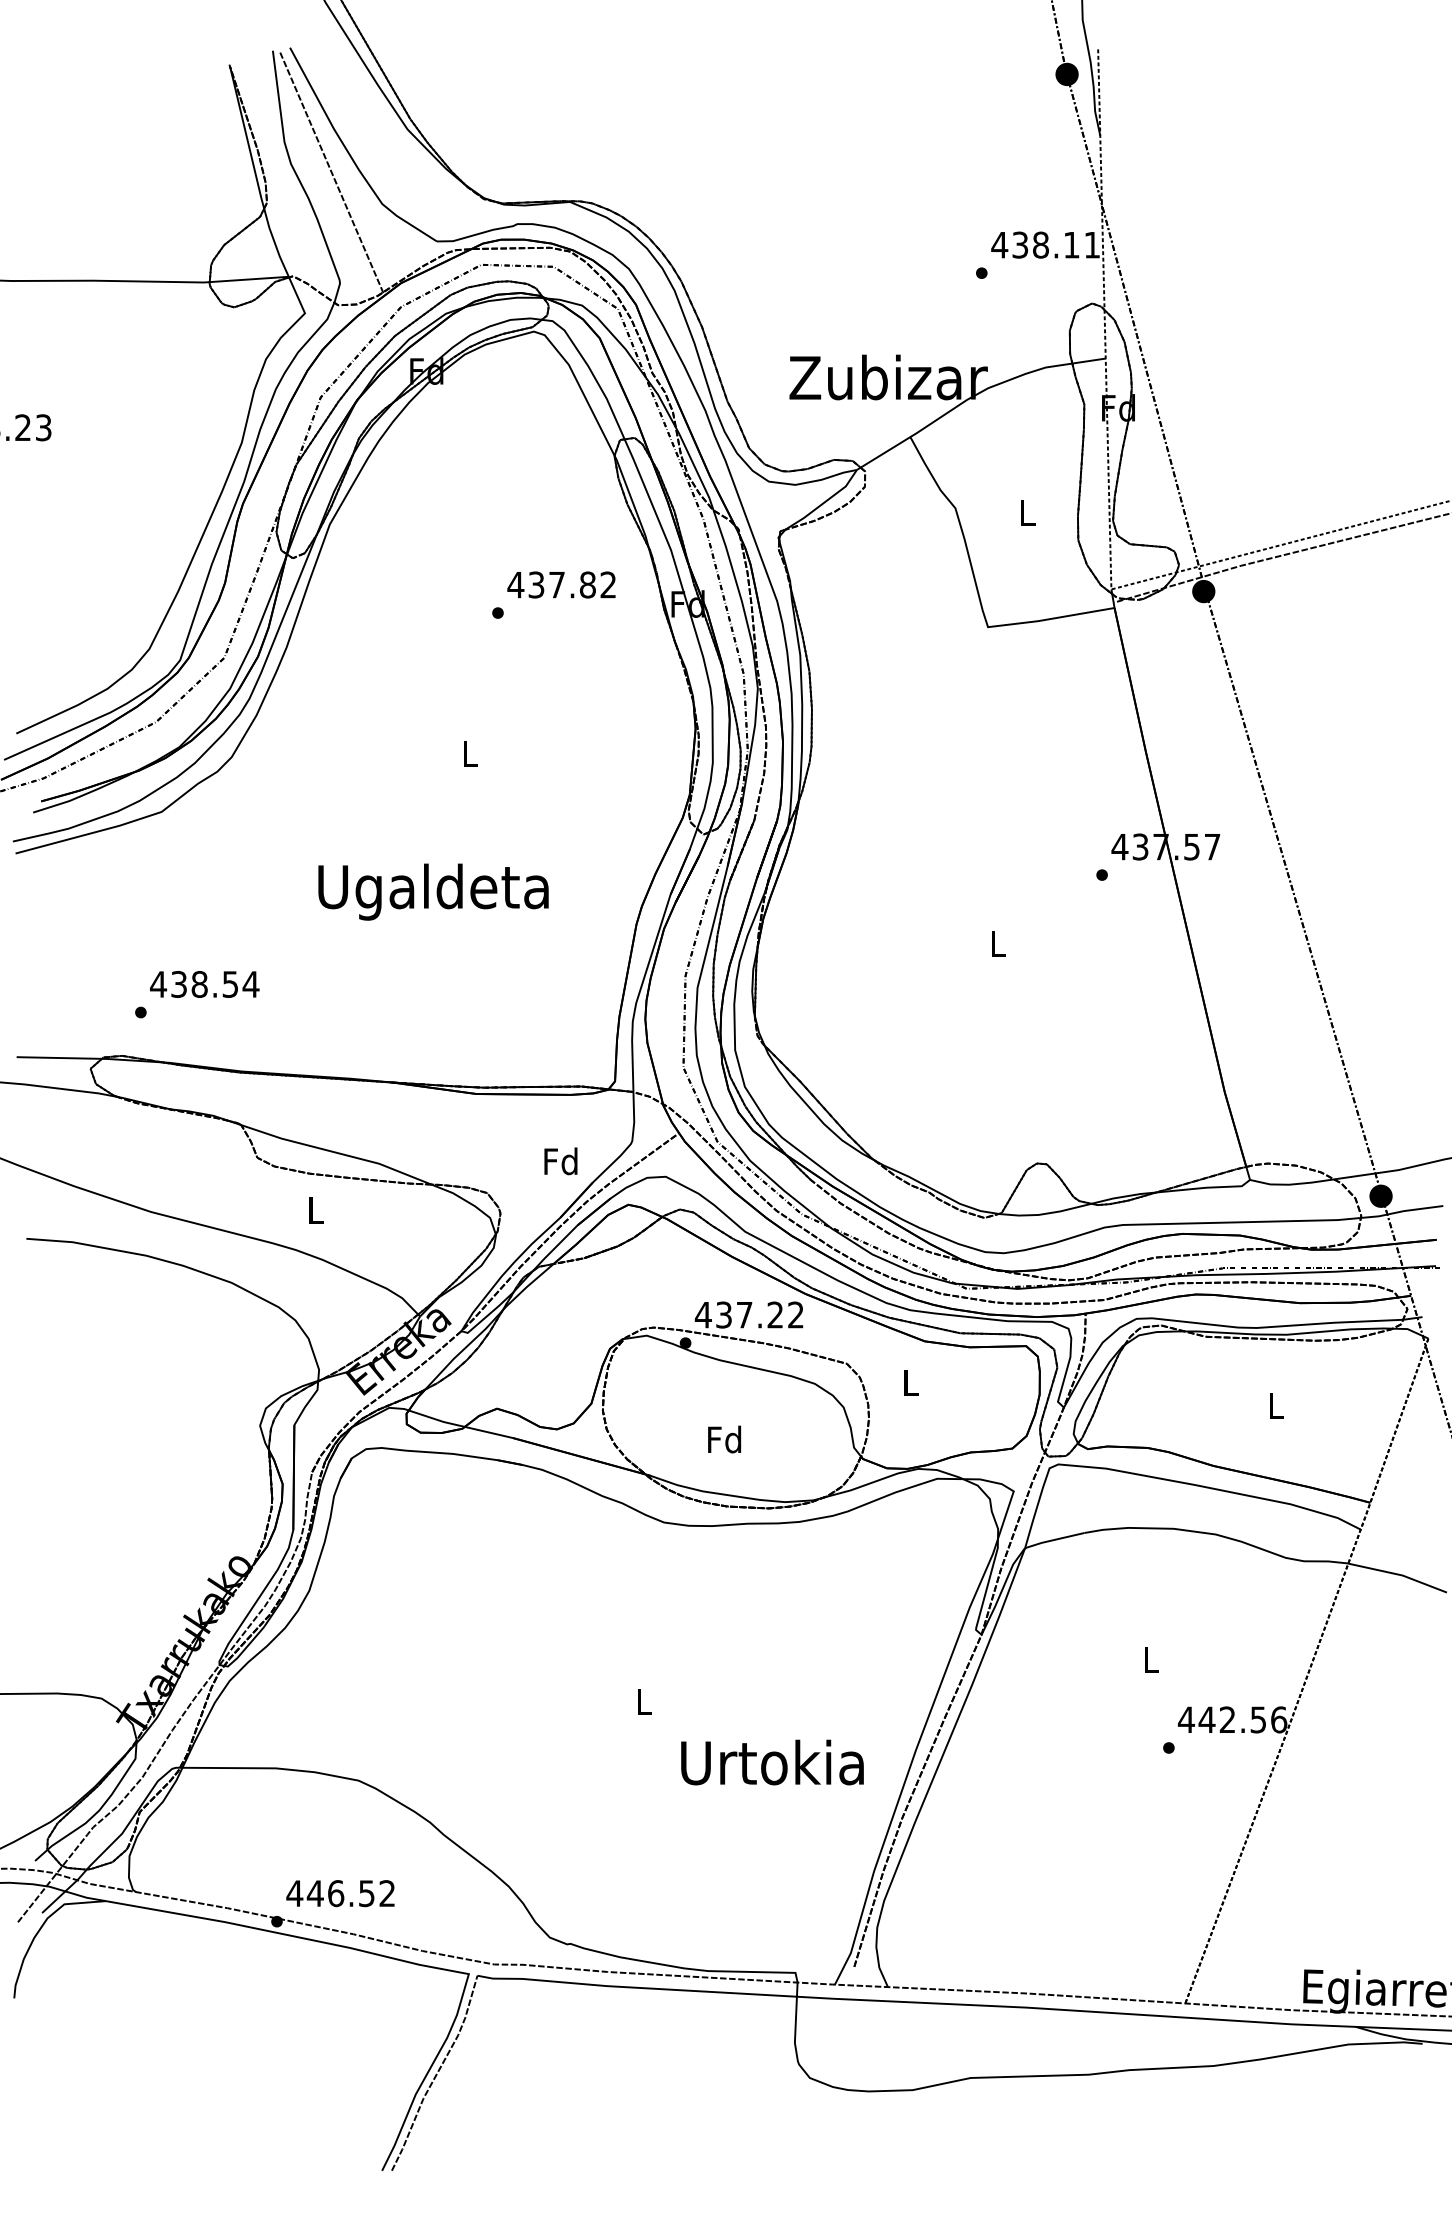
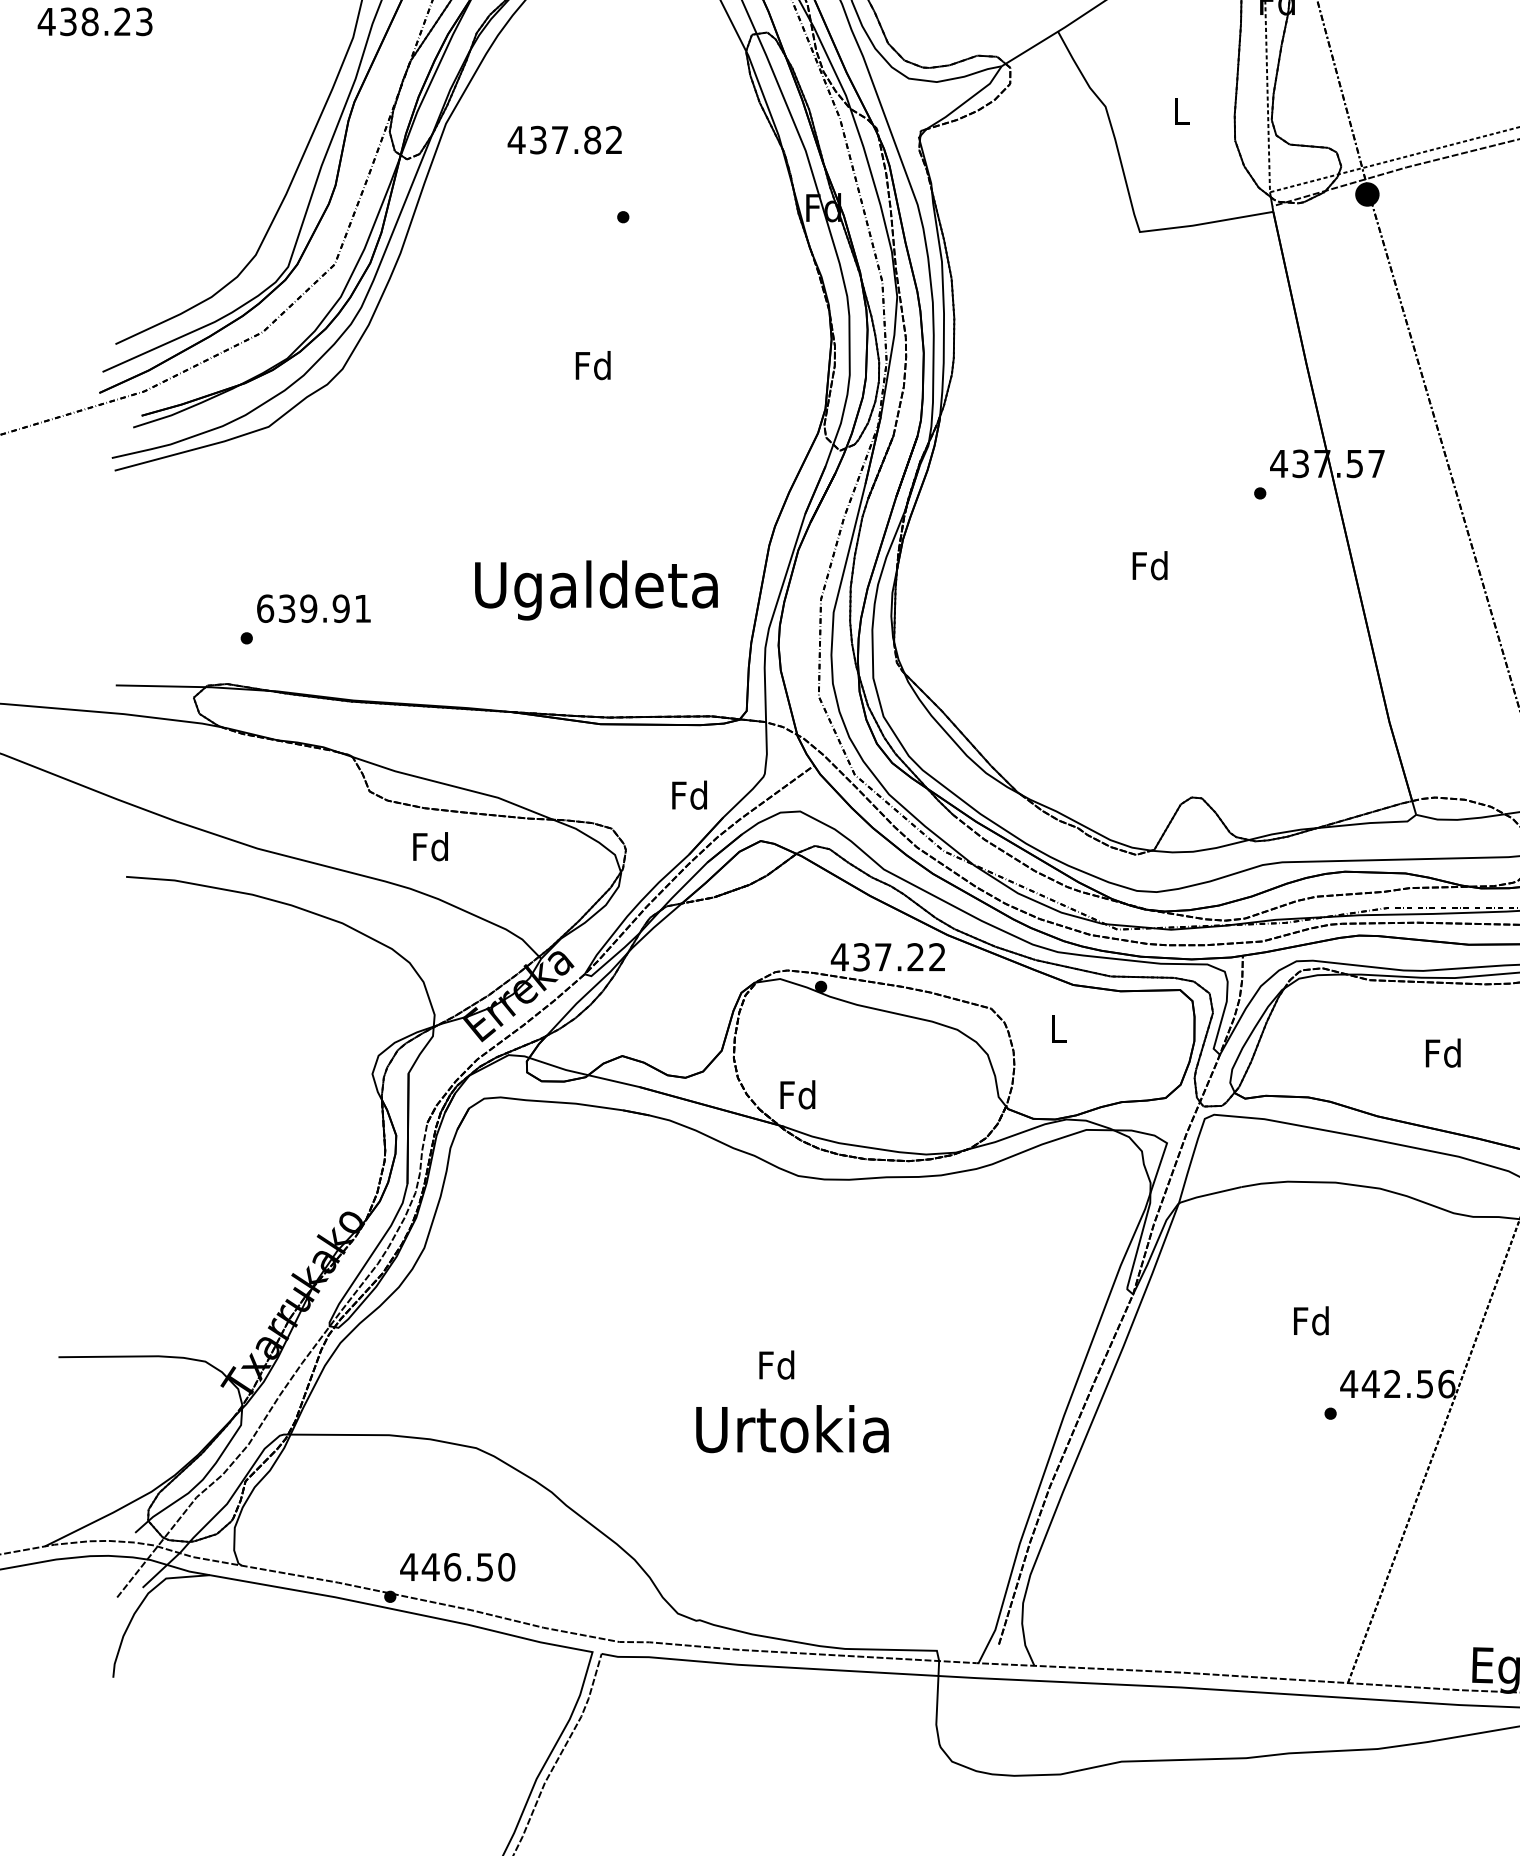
text: (561, 584) -> (564, 139), moved
text: (469, 753) -> (593, 365), L -> Fd
text: (433, 891) -> (596, 589), moved
text: (997, 943) -> (1149, 565), L -> Fd
text: (204, 984) -> (313, 608), 438.54 -> 639.91
text: (314, 1209) -> (429, 845), L -> Fd
text: (1275, 1405) -> (1443, 1052), L -> Fd
text: (724, 1439) -> (797, 1094), moved
text: (1150, 1659) -> (1311, 1320), L -> Fd
text: (643, 1701) -> (776, 1364), L -> Fd
text: (772, 1762) -> (792, 1429), moved
text: (387, 1893) -> (506, 1567), 446.52 -> 446.50

